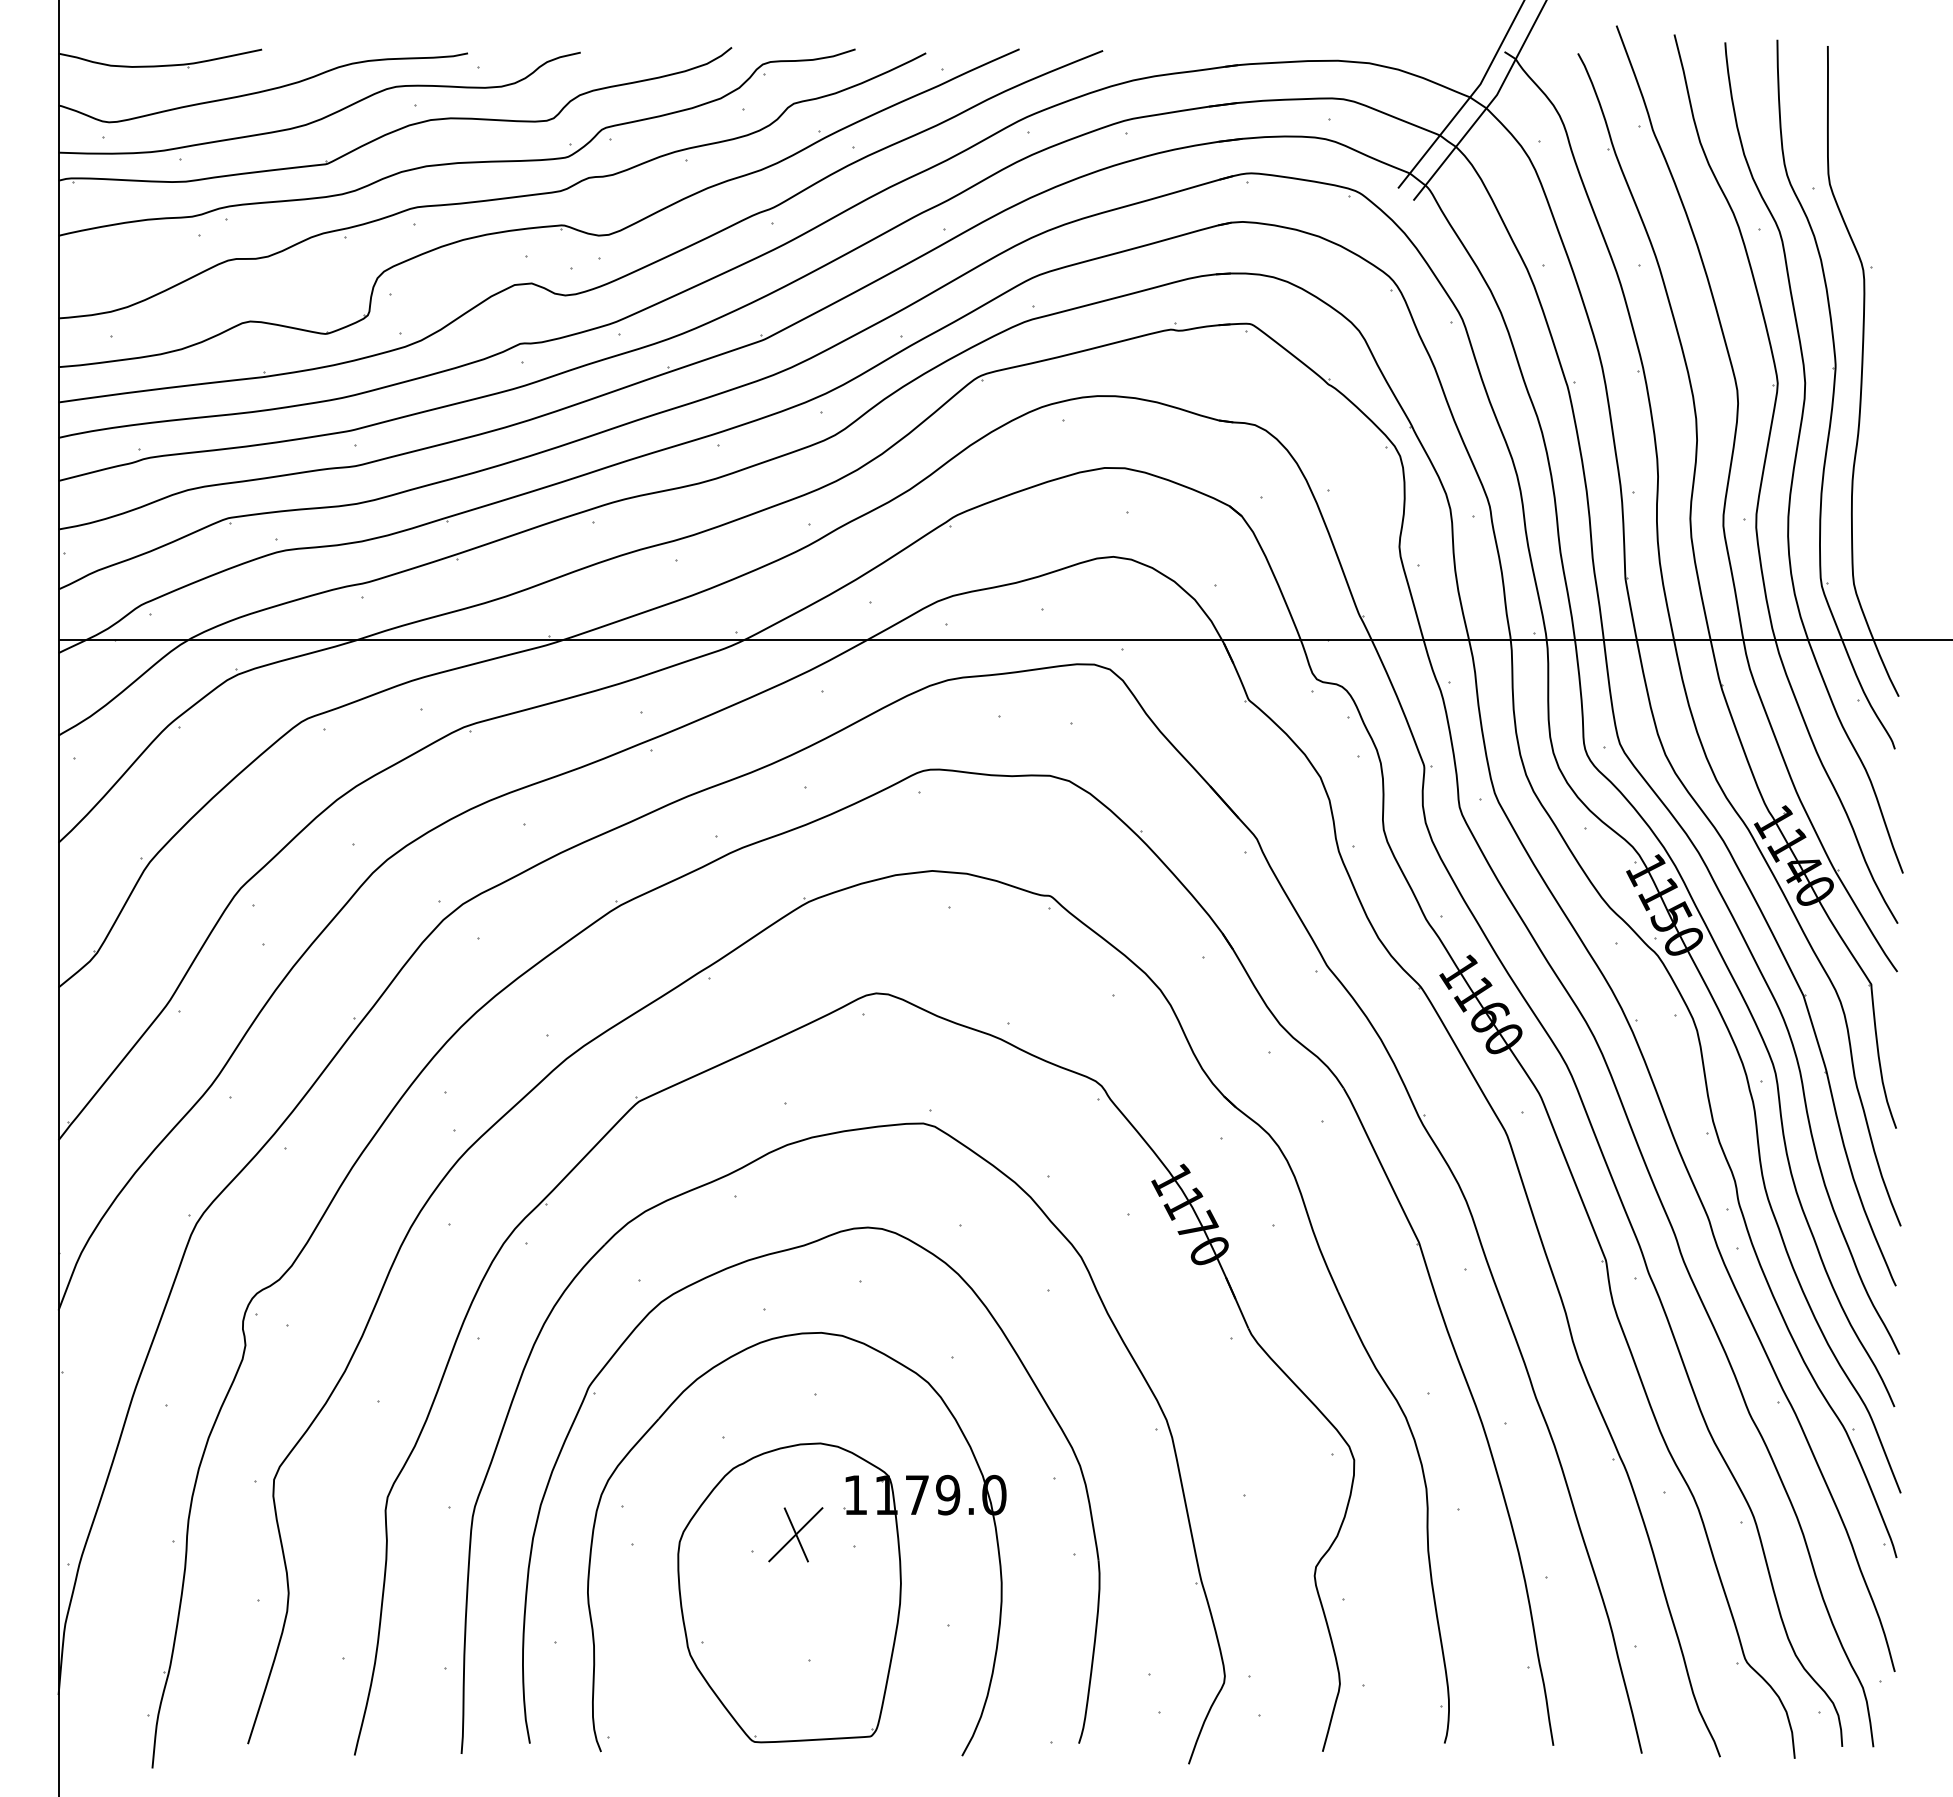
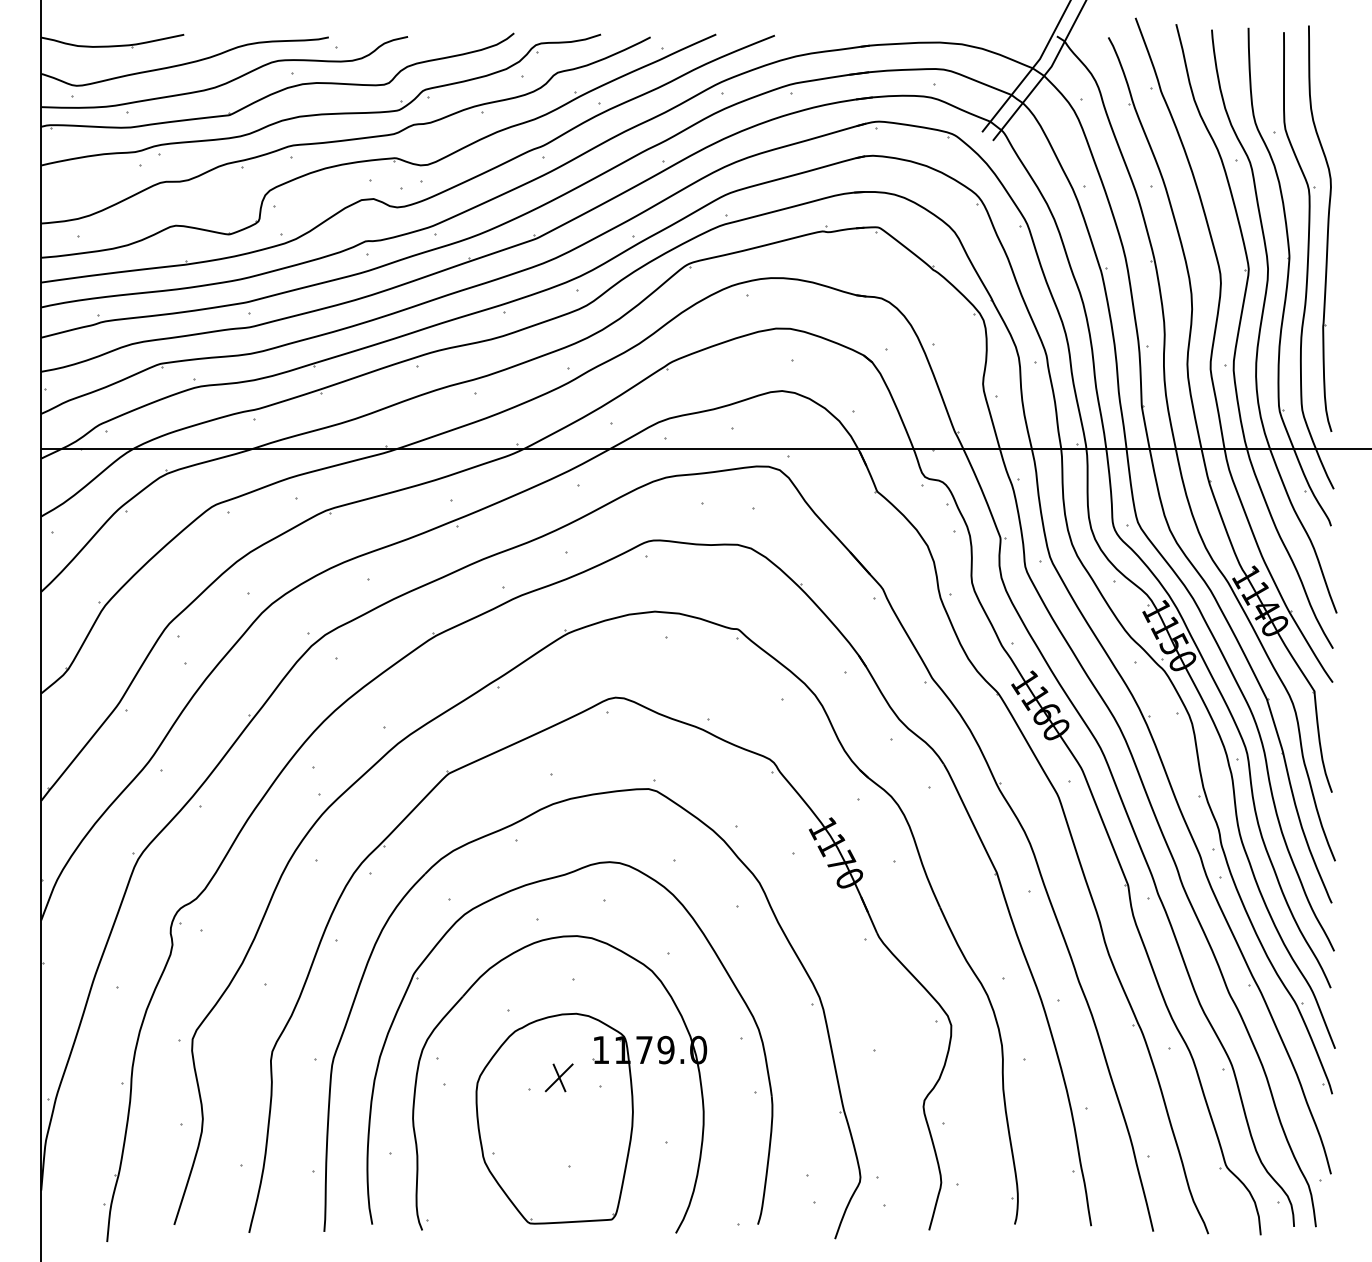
part: (1889, 325) -> (1327, 228), added
part: (796, 1534) -> (559, 1077), size x0.71

